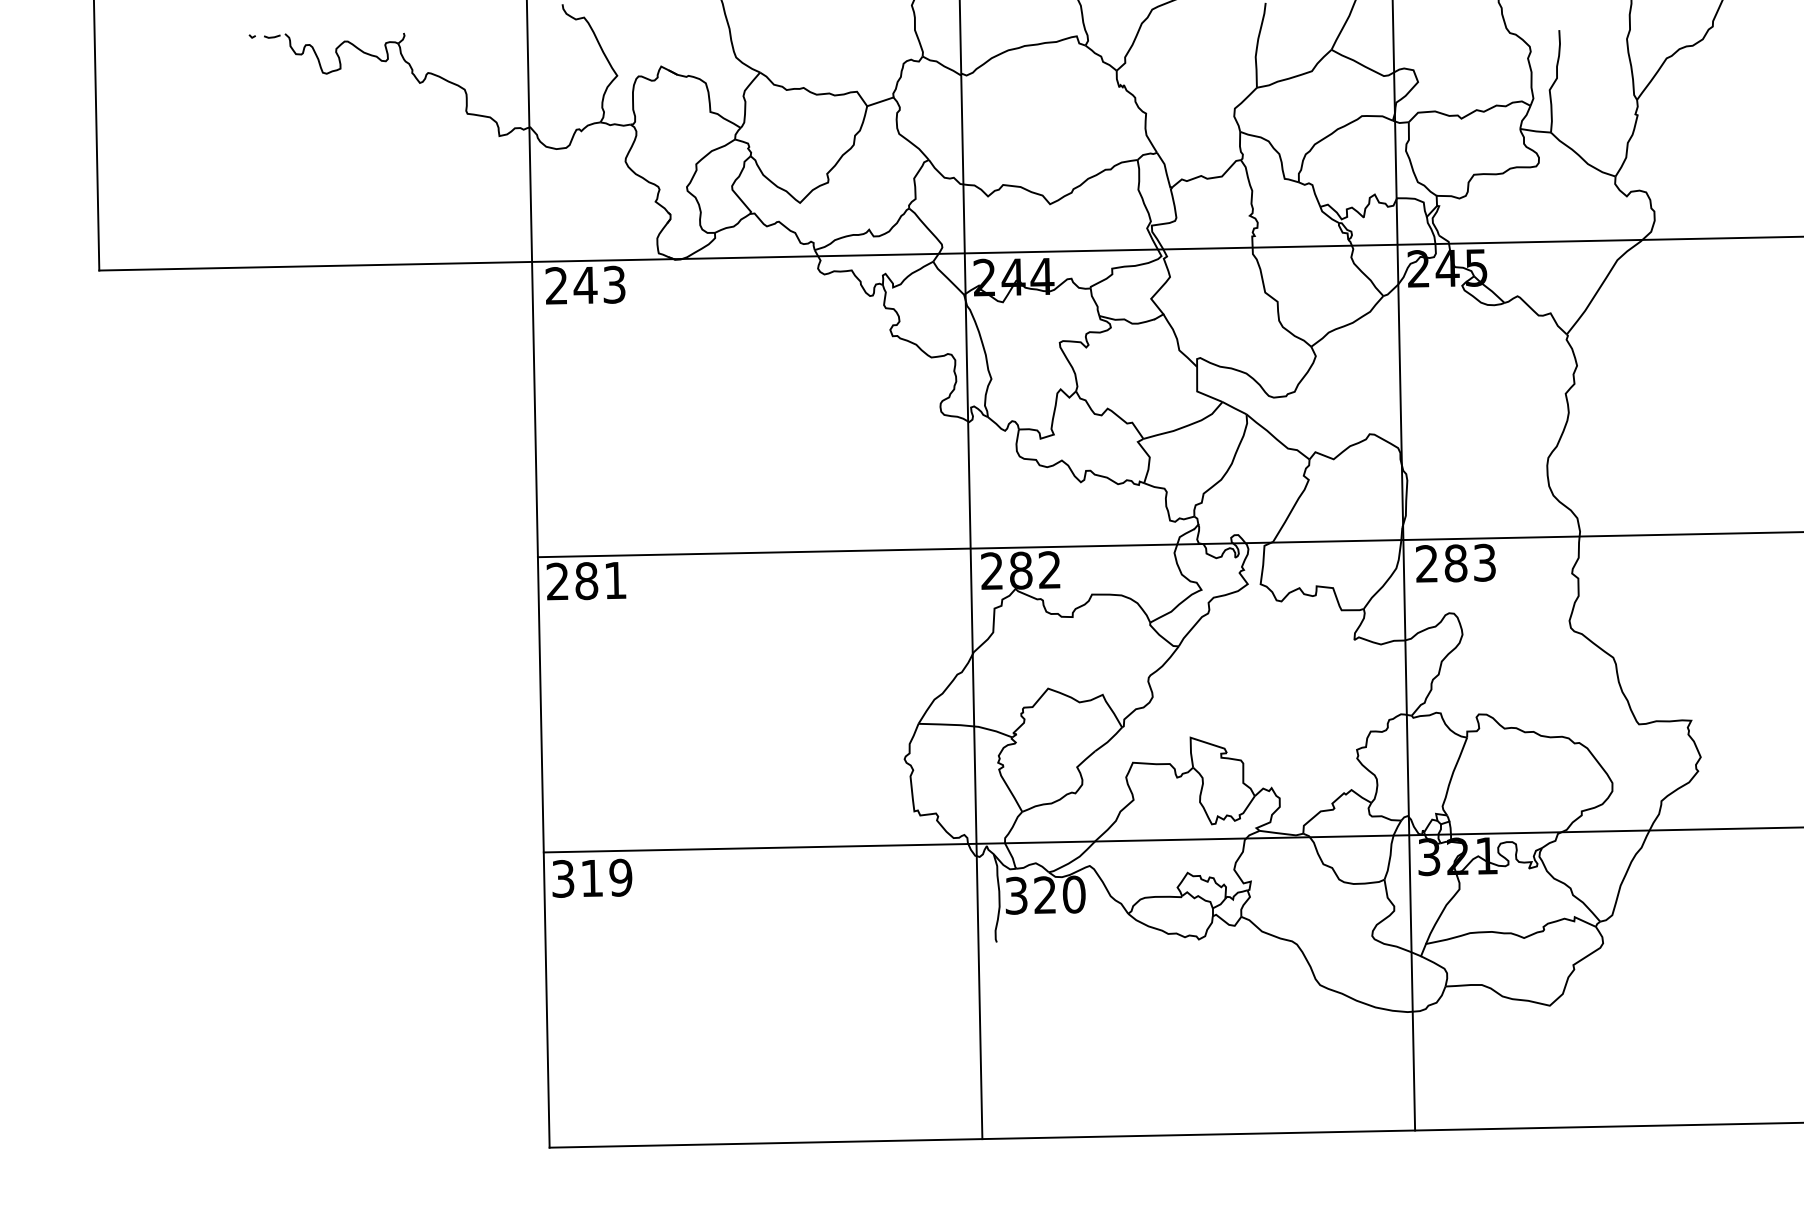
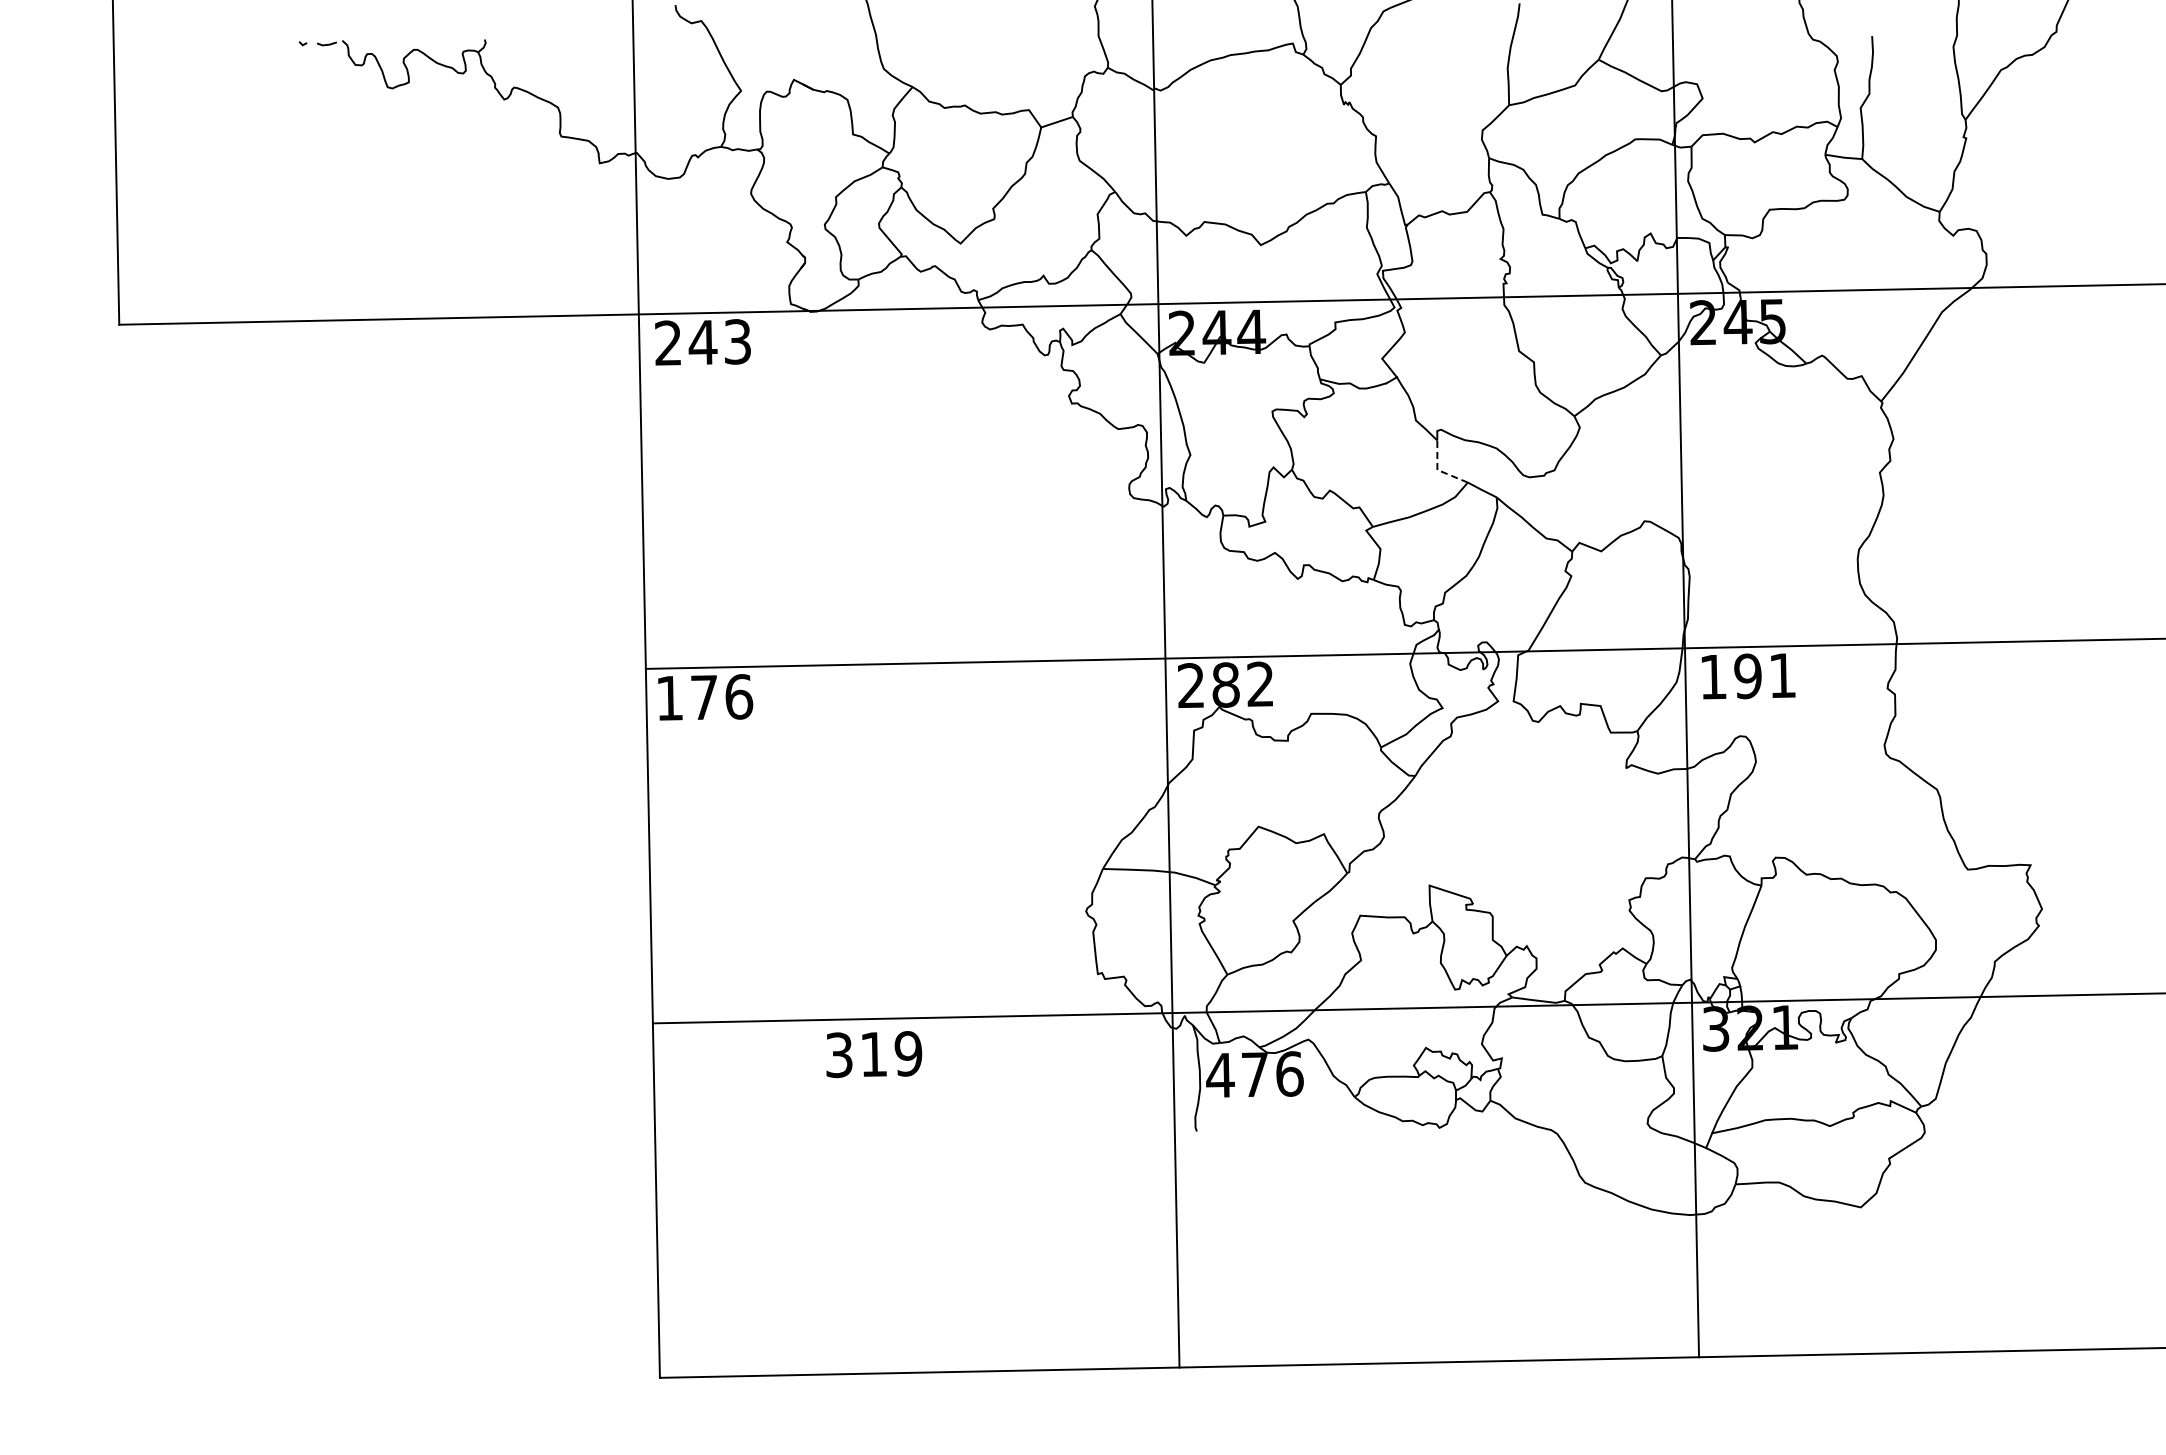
line: (1198, 391) -> (1438, 470), solid -> dashed
text: (1455, 562) -> (1747, 675), 283 -> 191
text: (586, 581) -> (704, 697), 281 -> 176
text: (592, 878) -> (874, 1054), moved
text: (1044, 895) -> (1254, 1074), 320 -> 476

